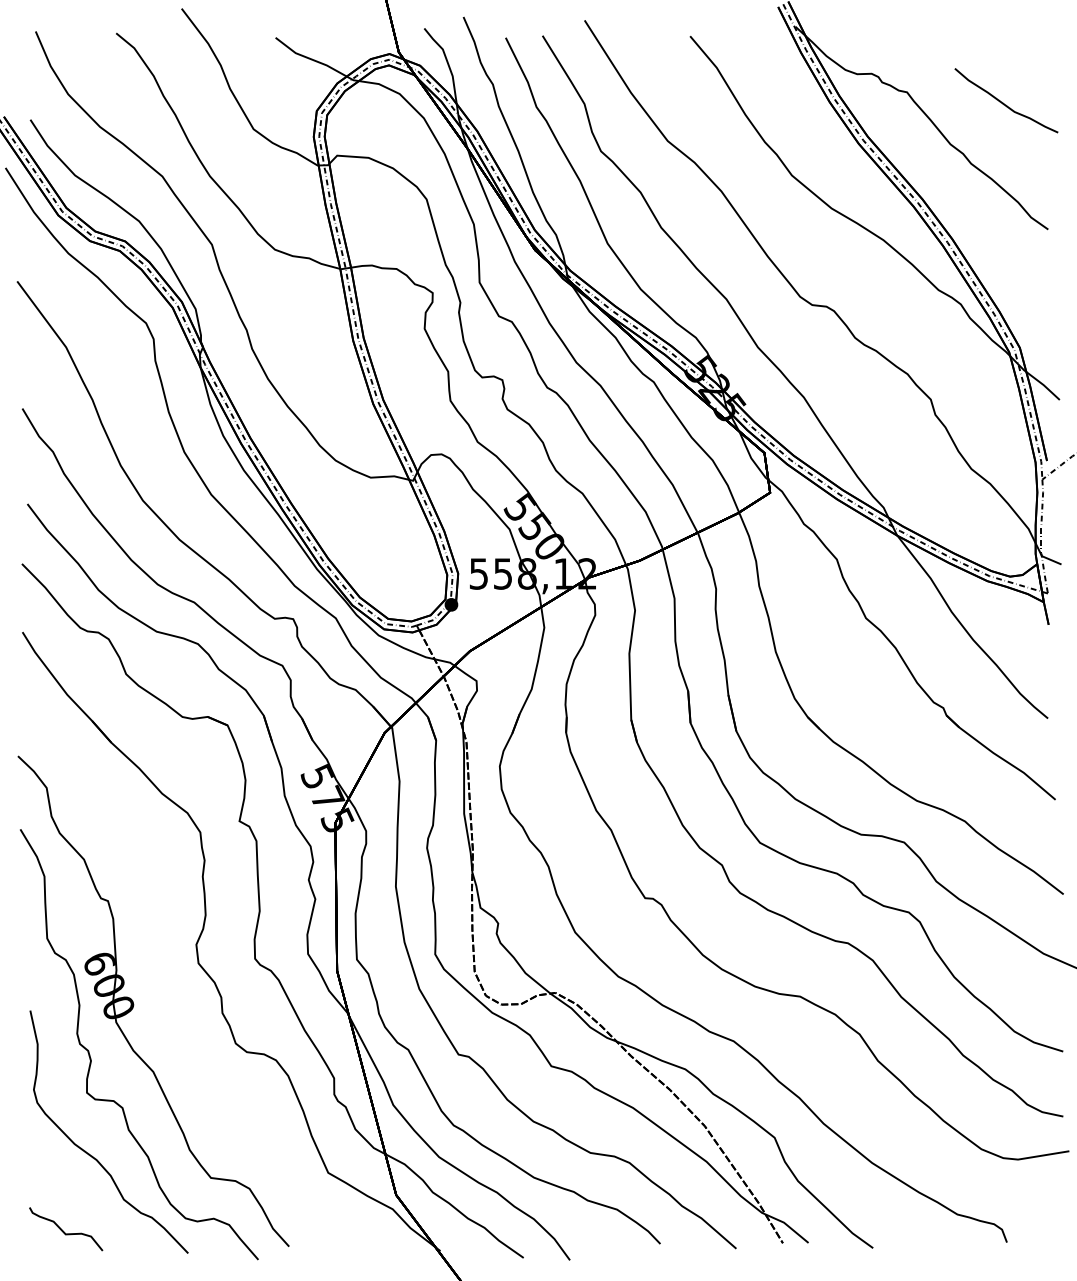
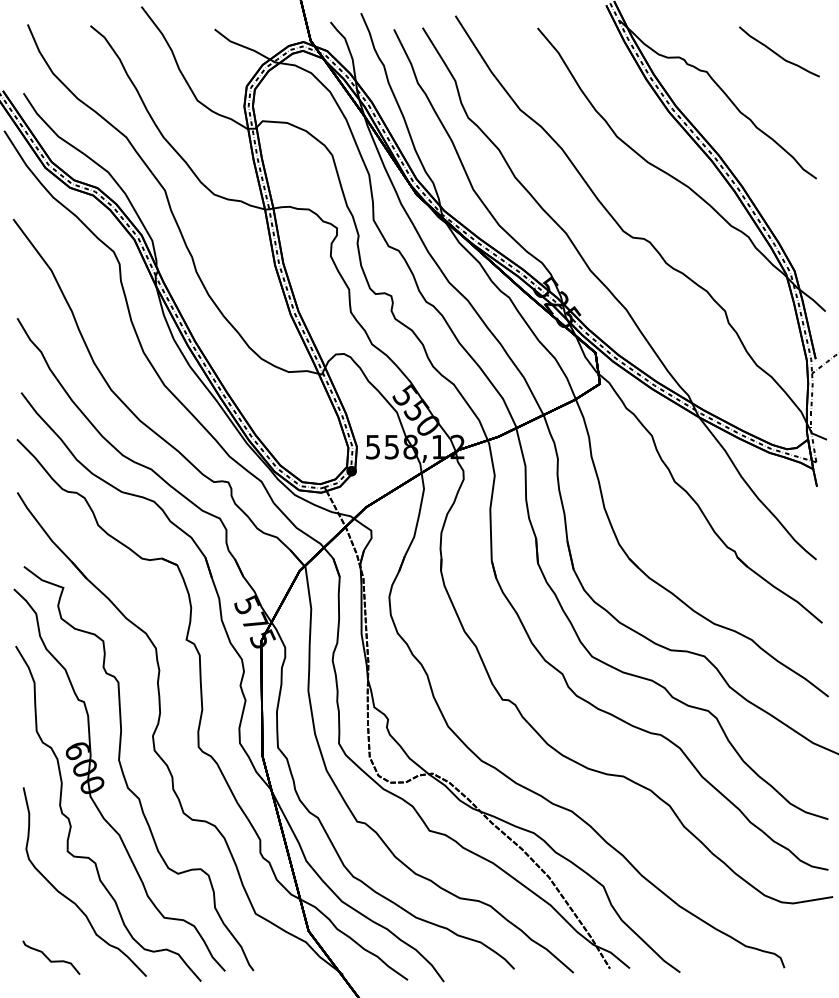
curve: (1003, 102) -> (777, 53), moved
curve: (159, 993) -> (124, 774), added

